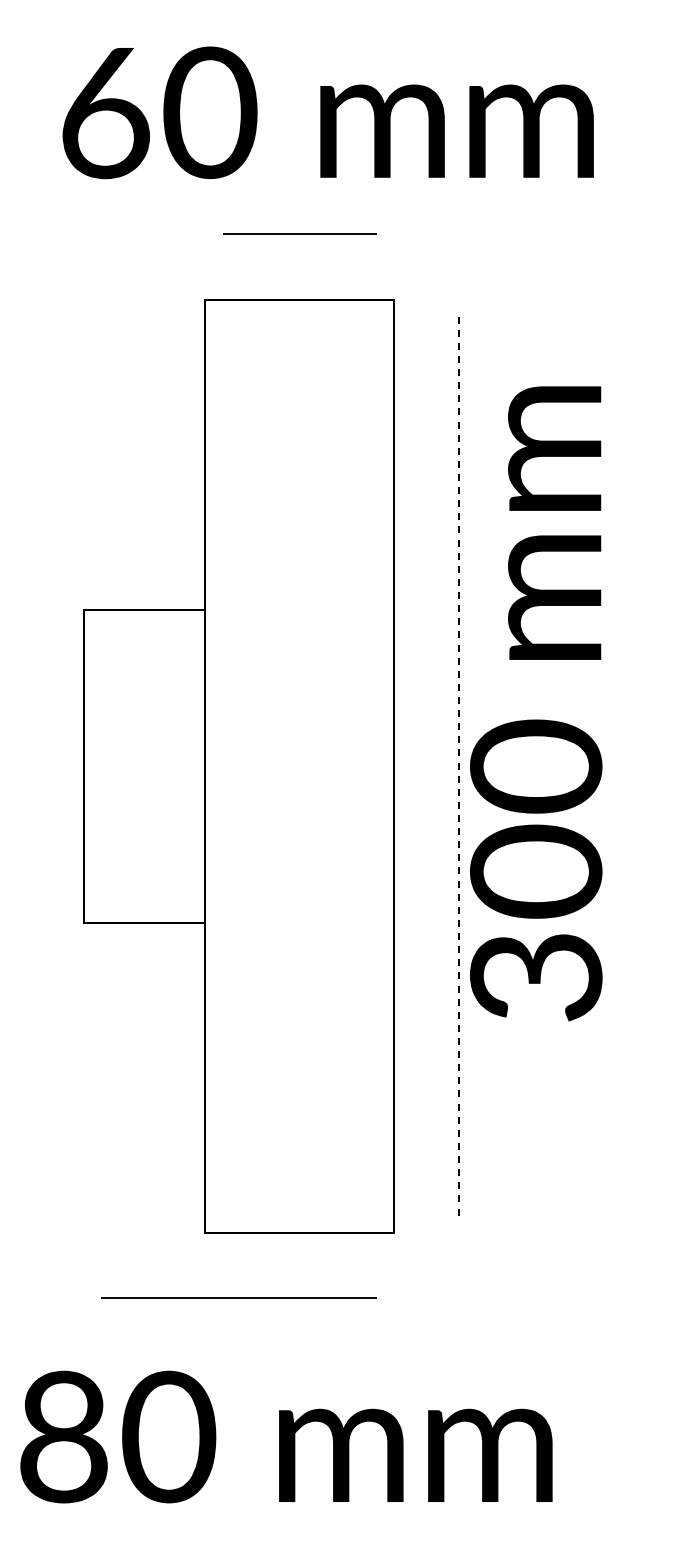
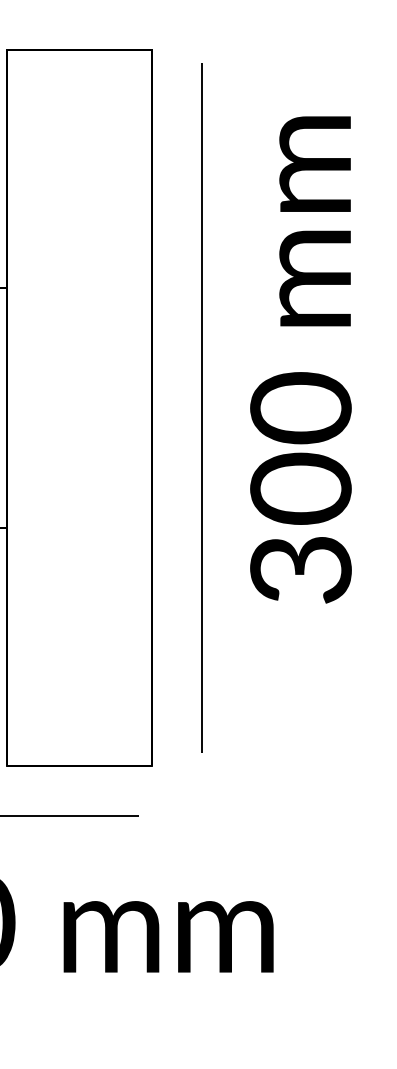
text: (536, 703) -> (301, 359), moved
line: (459, 765) -> (202, 407), dashed -> solid

